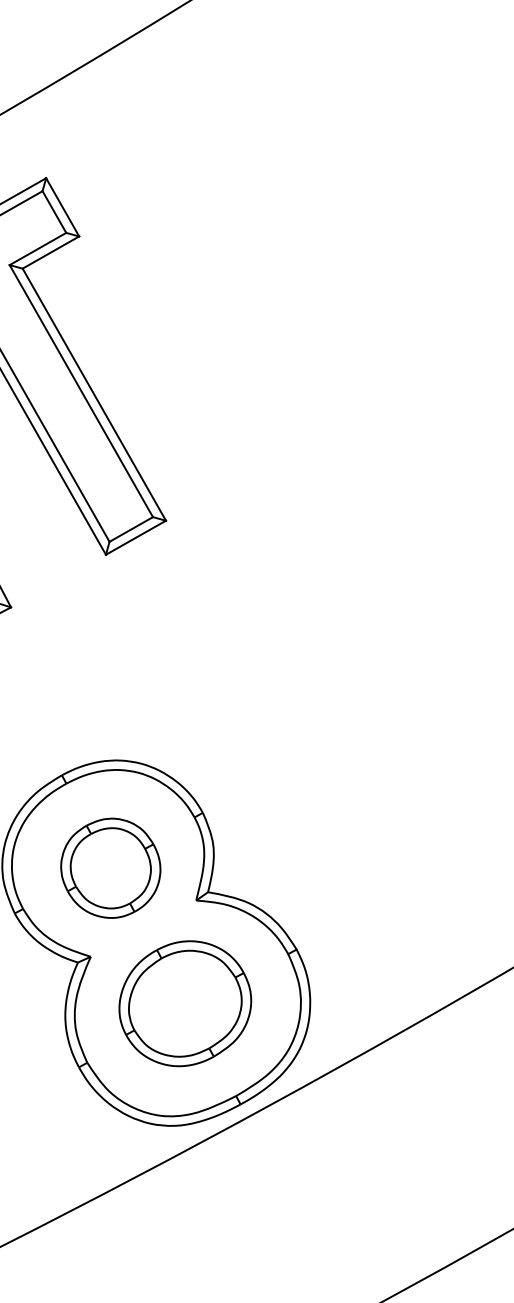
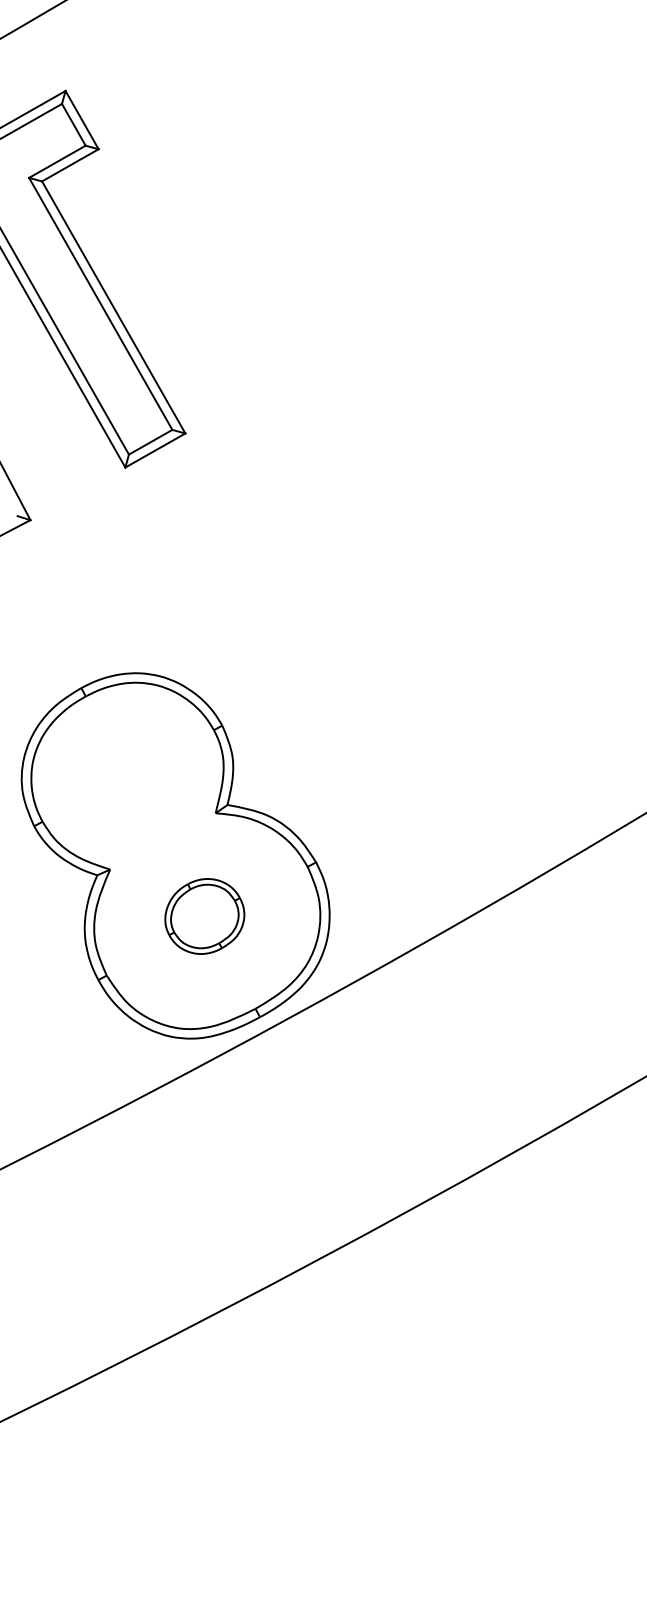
part: (110, 867) -> (129, 780), removed
part: (185, 1003) -> (204, 916), size x0.6

